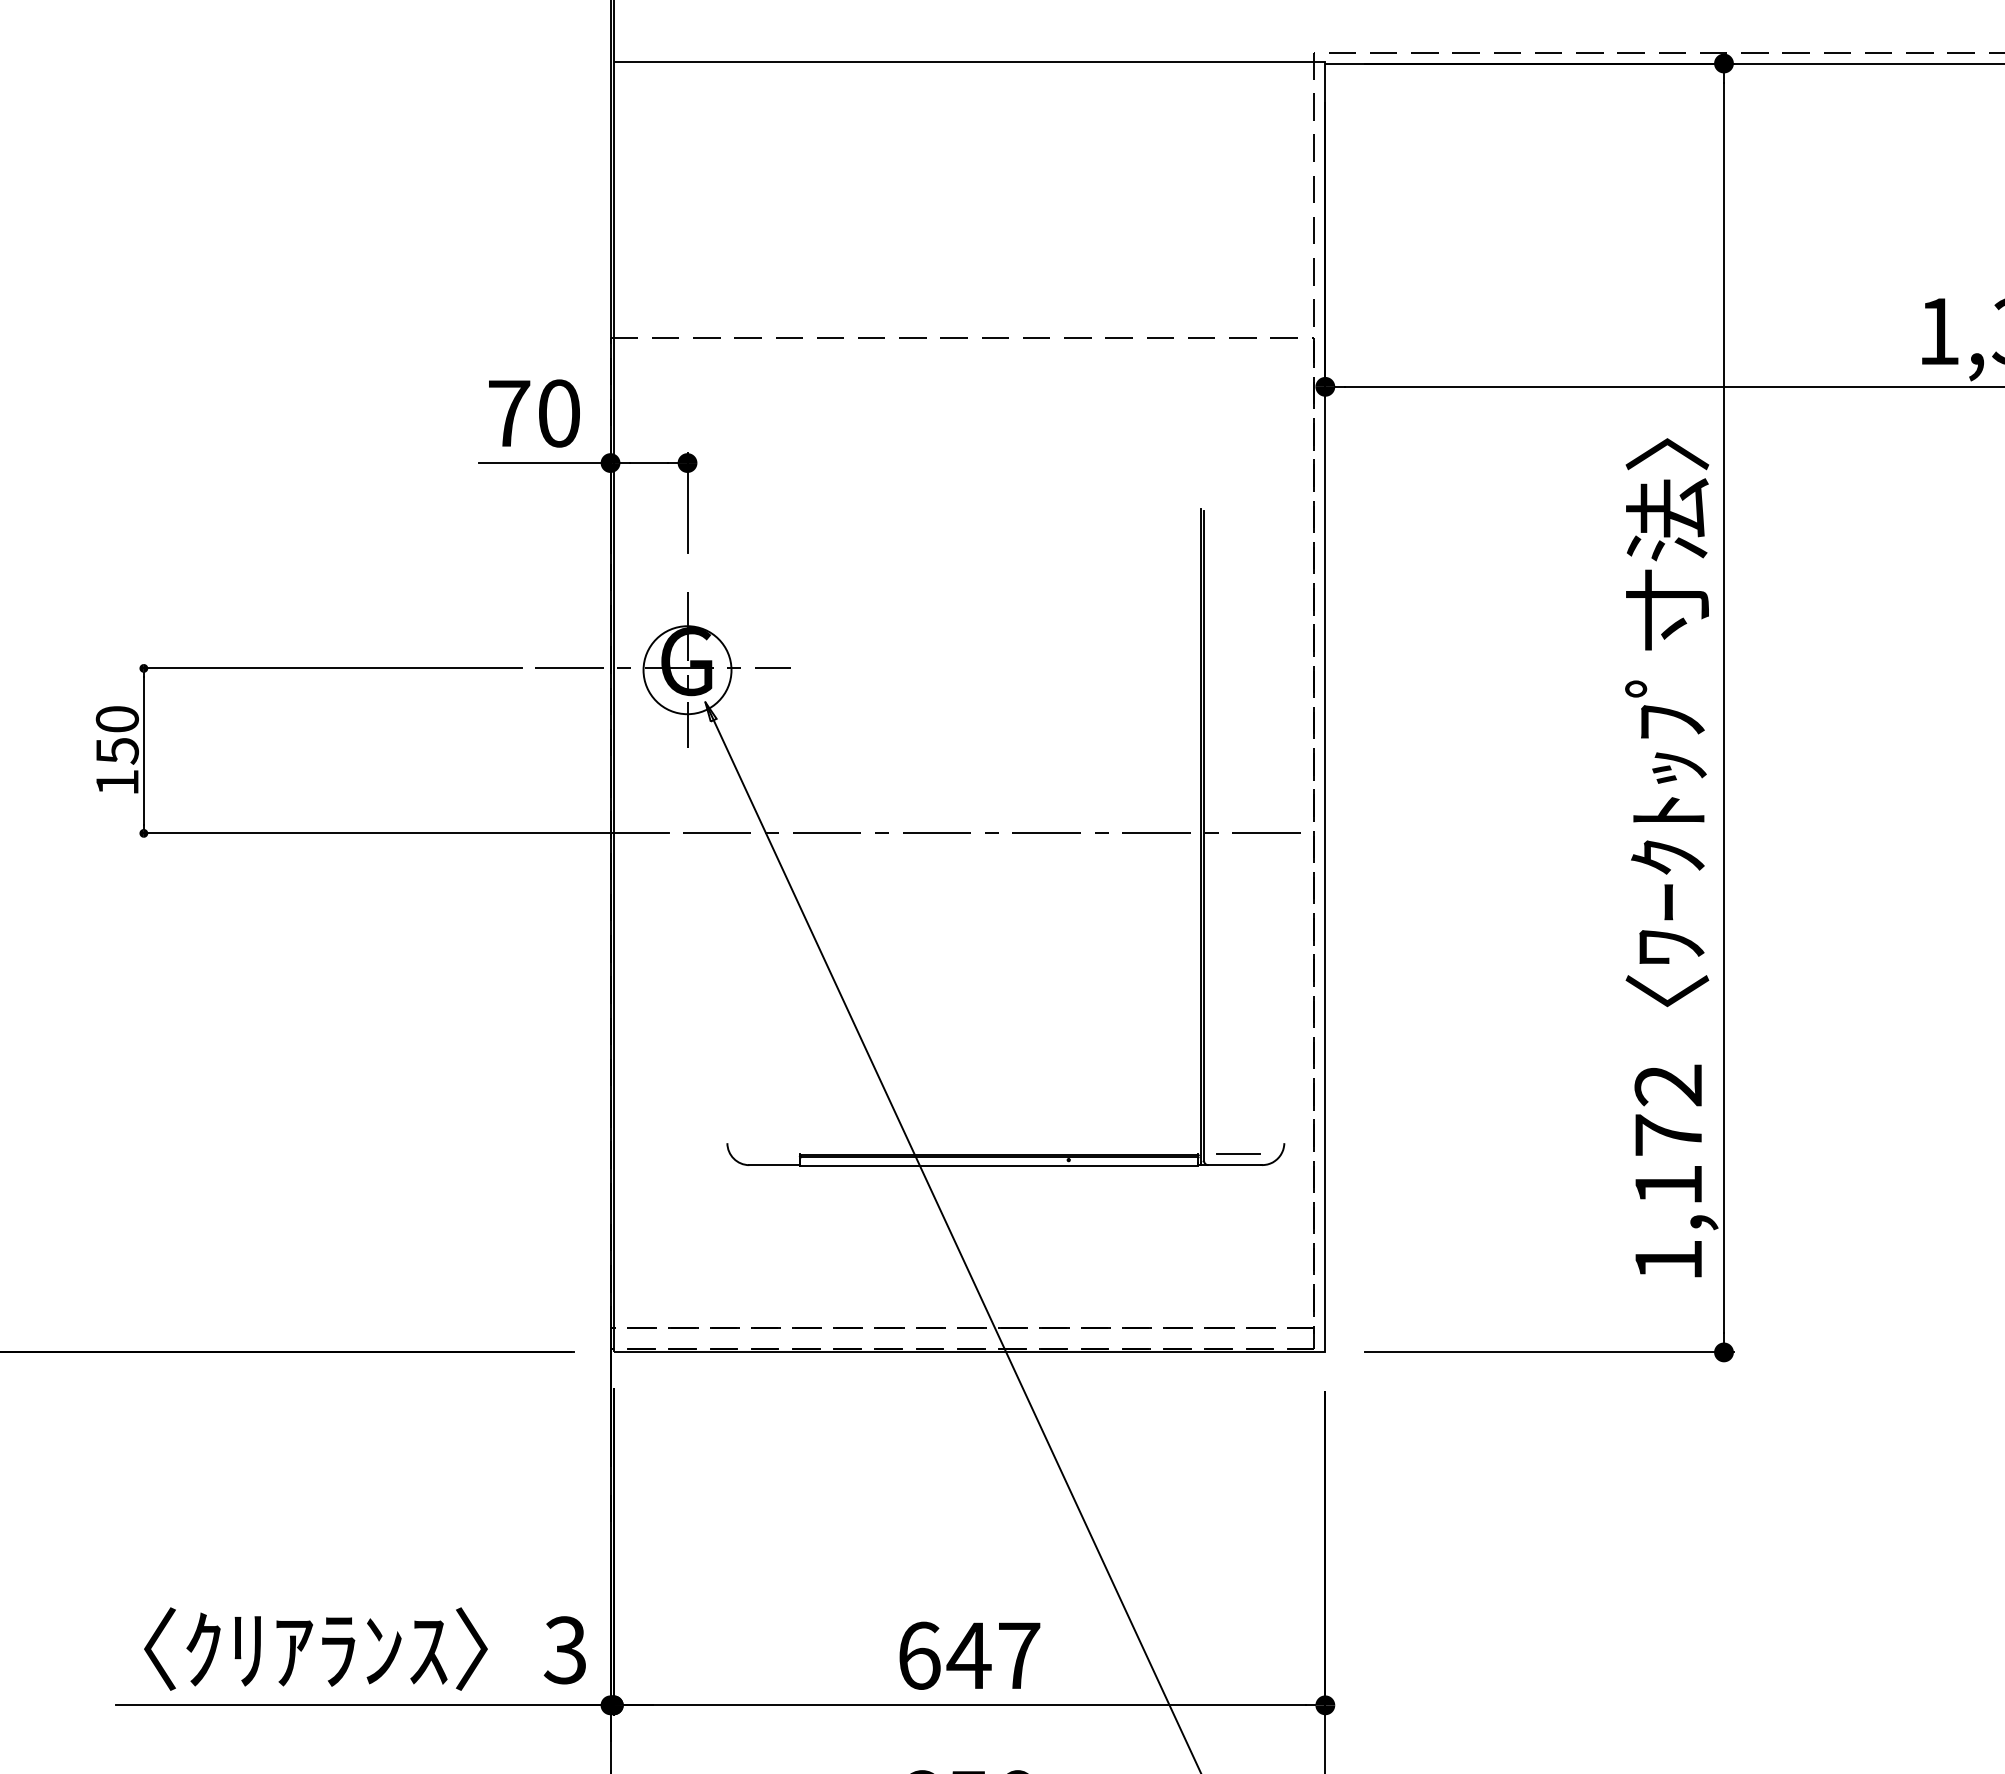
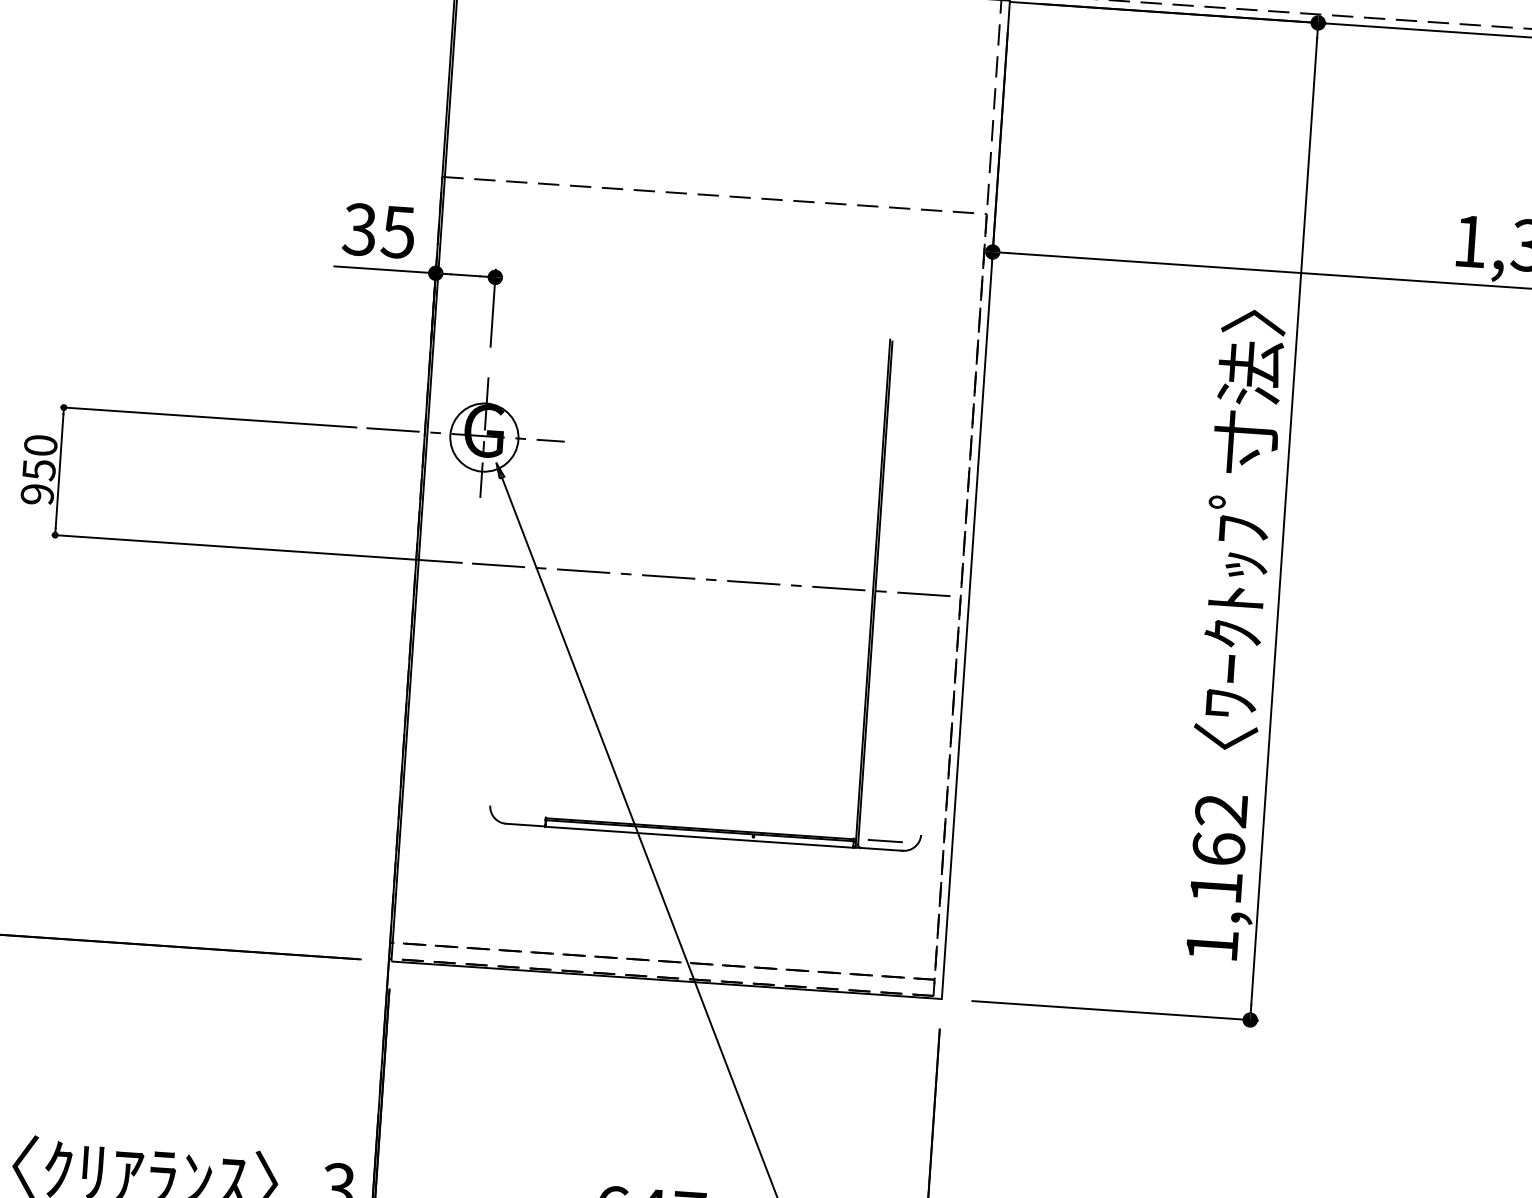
text: (533, 413) -> (378, 230), 70 -> 35
text: (116, 782) -> (36, 494), 150 -> 950
text: (1668, 1134) -> (1218, 848), 1,172 -> 1,162

